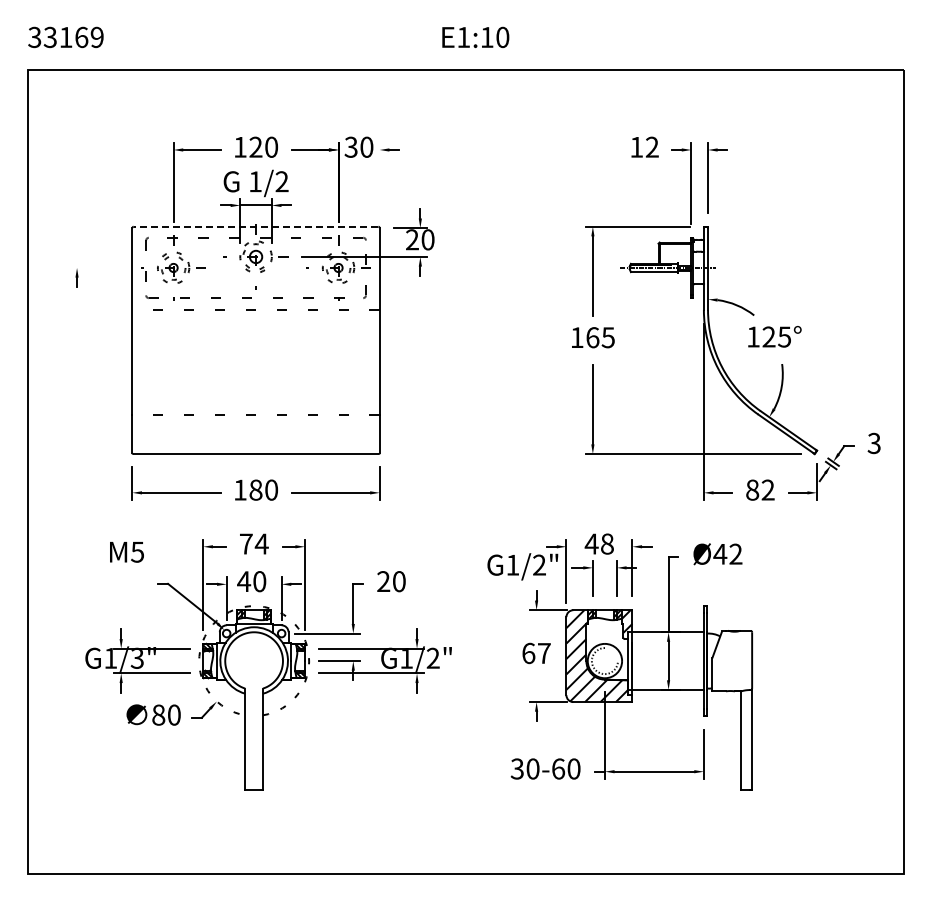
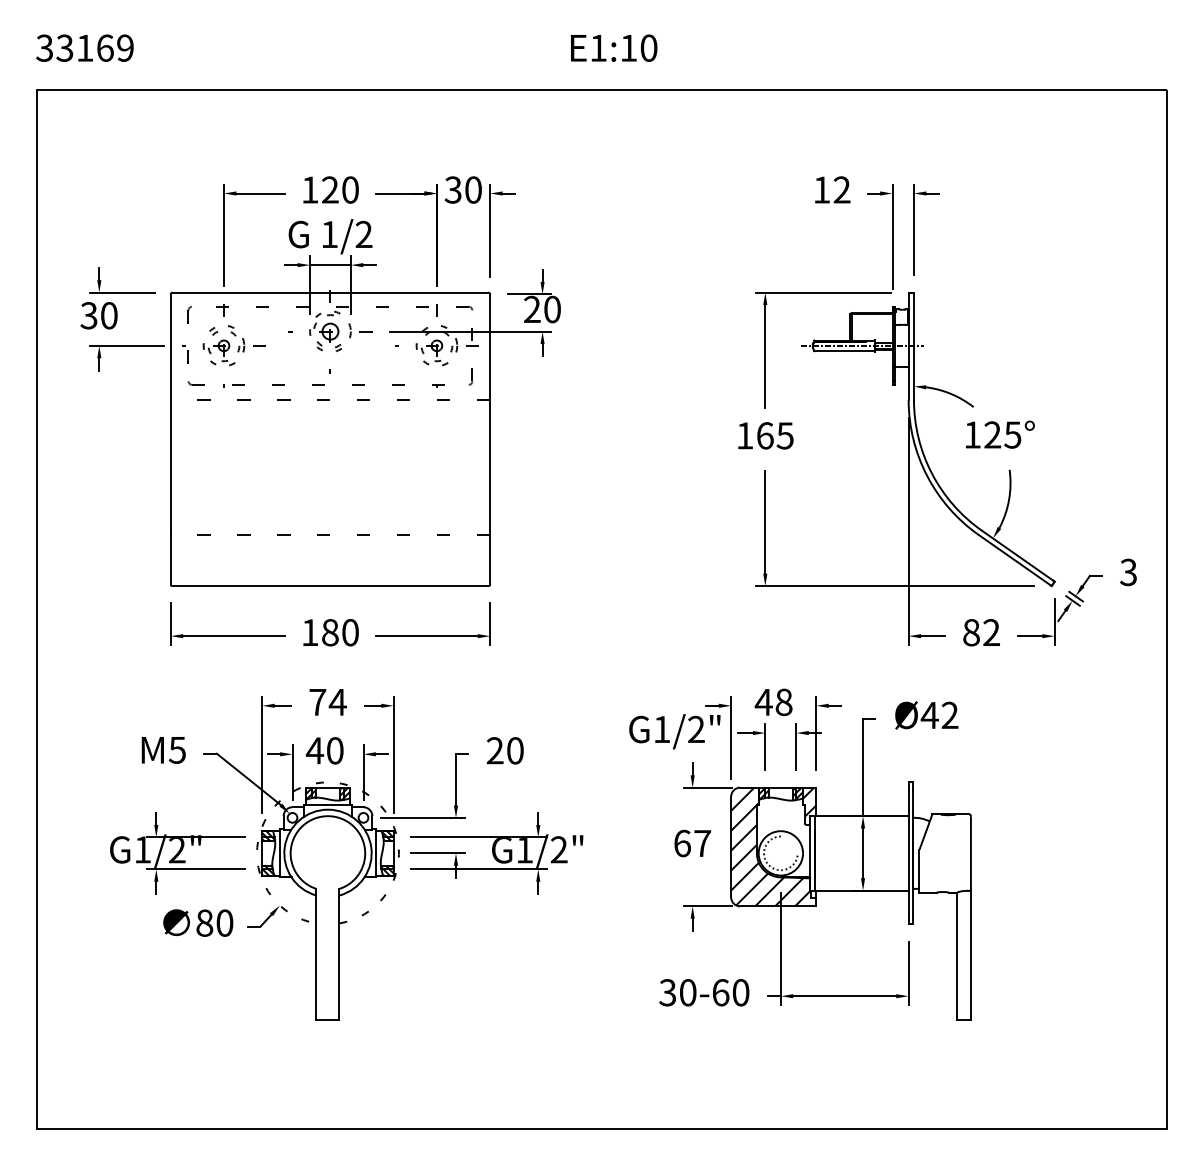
line: (379, 178) -> (489, 230), added
line: (255, 226) -> (329, 292), dashed -> solid
part: (91, 230) -> (117, 297), added
line: (98, 267) -> (127, 345), added
text: (126, 552) -> (163, 750), moved
text: (136, 659) -> (176, 851), G1/3" -> G1/2"

